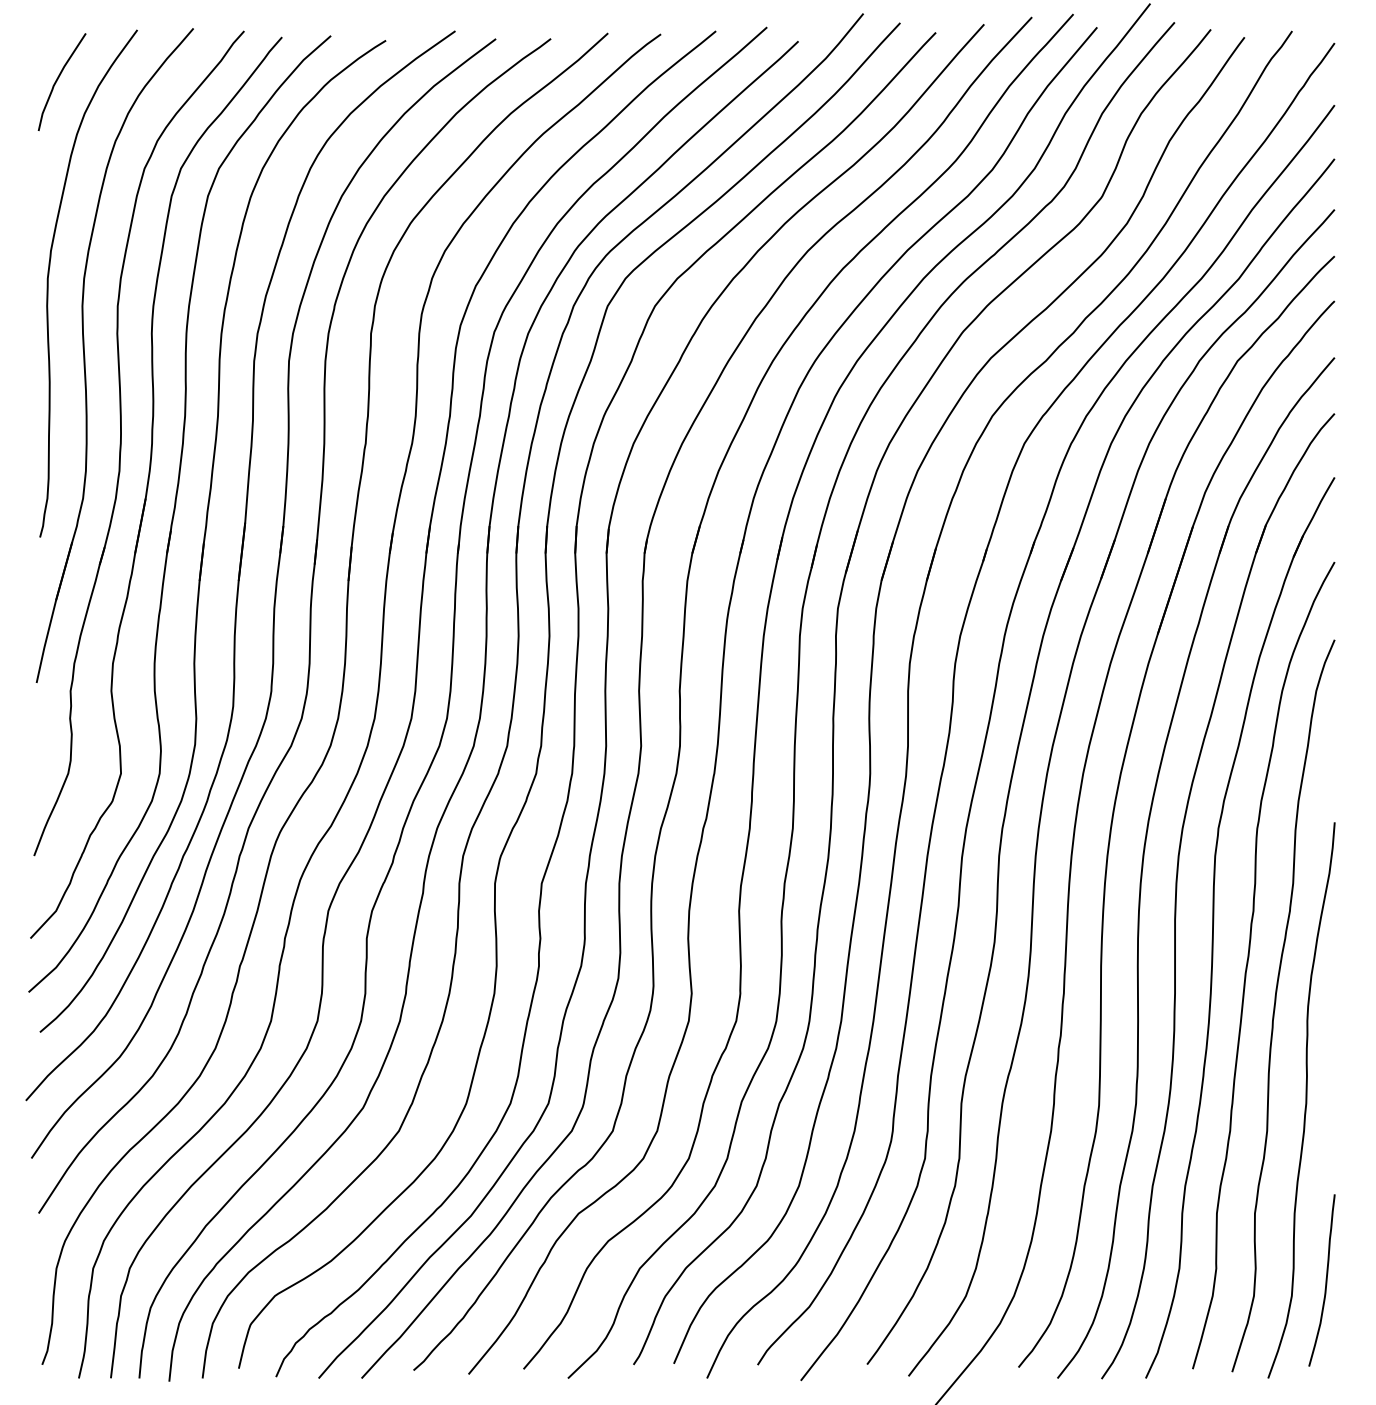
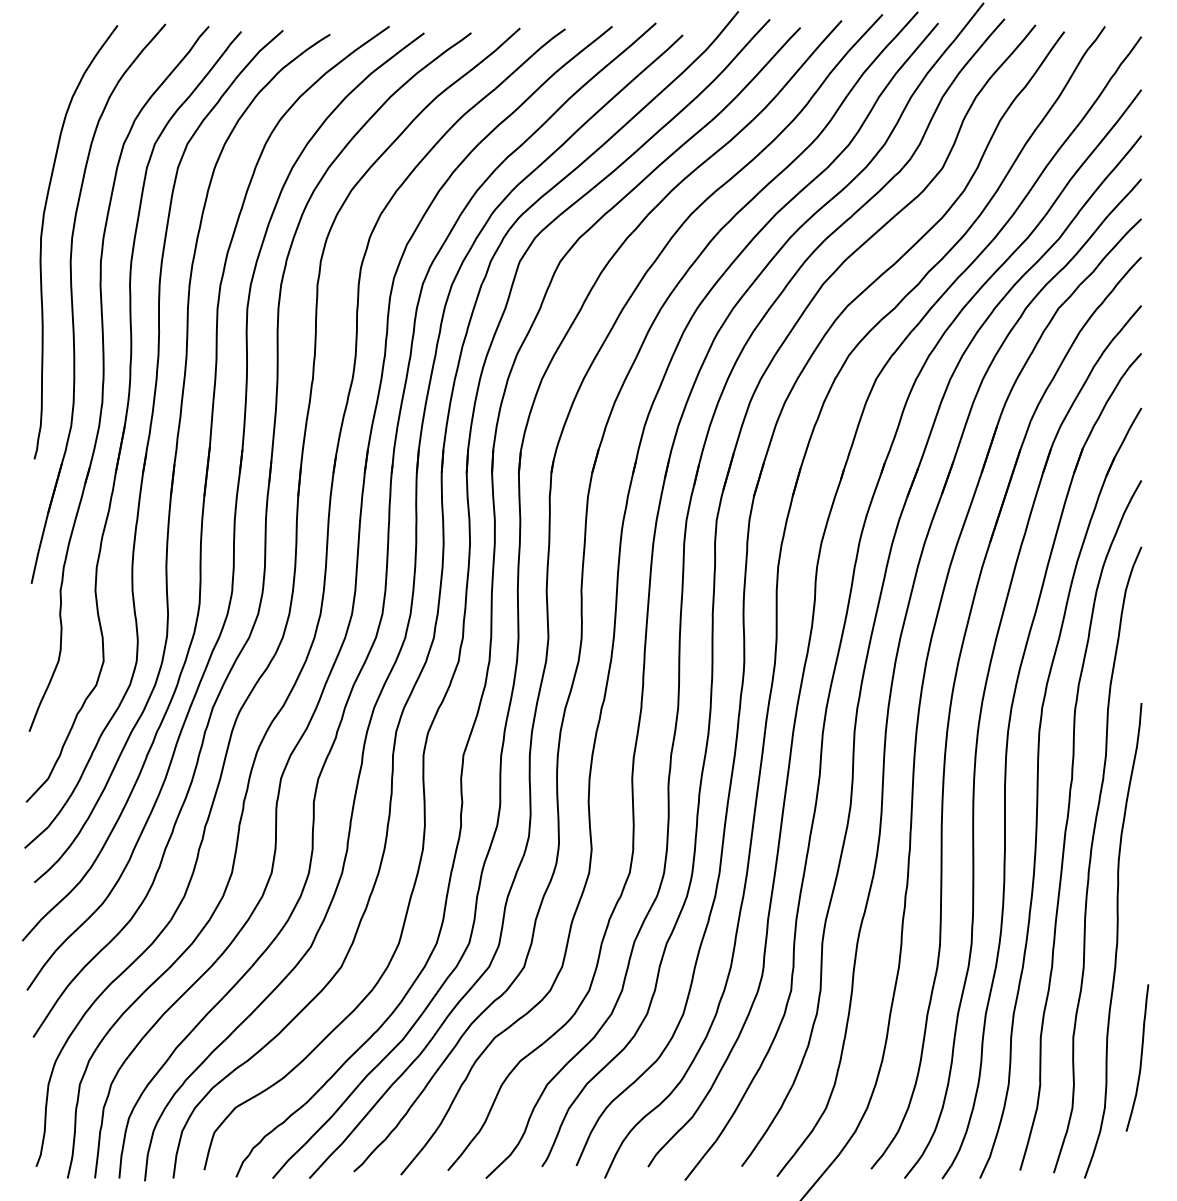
curve: (57, 81) -> (49, 69), removed
curve: (1325, 1280) -> (1140, 1057), moved

